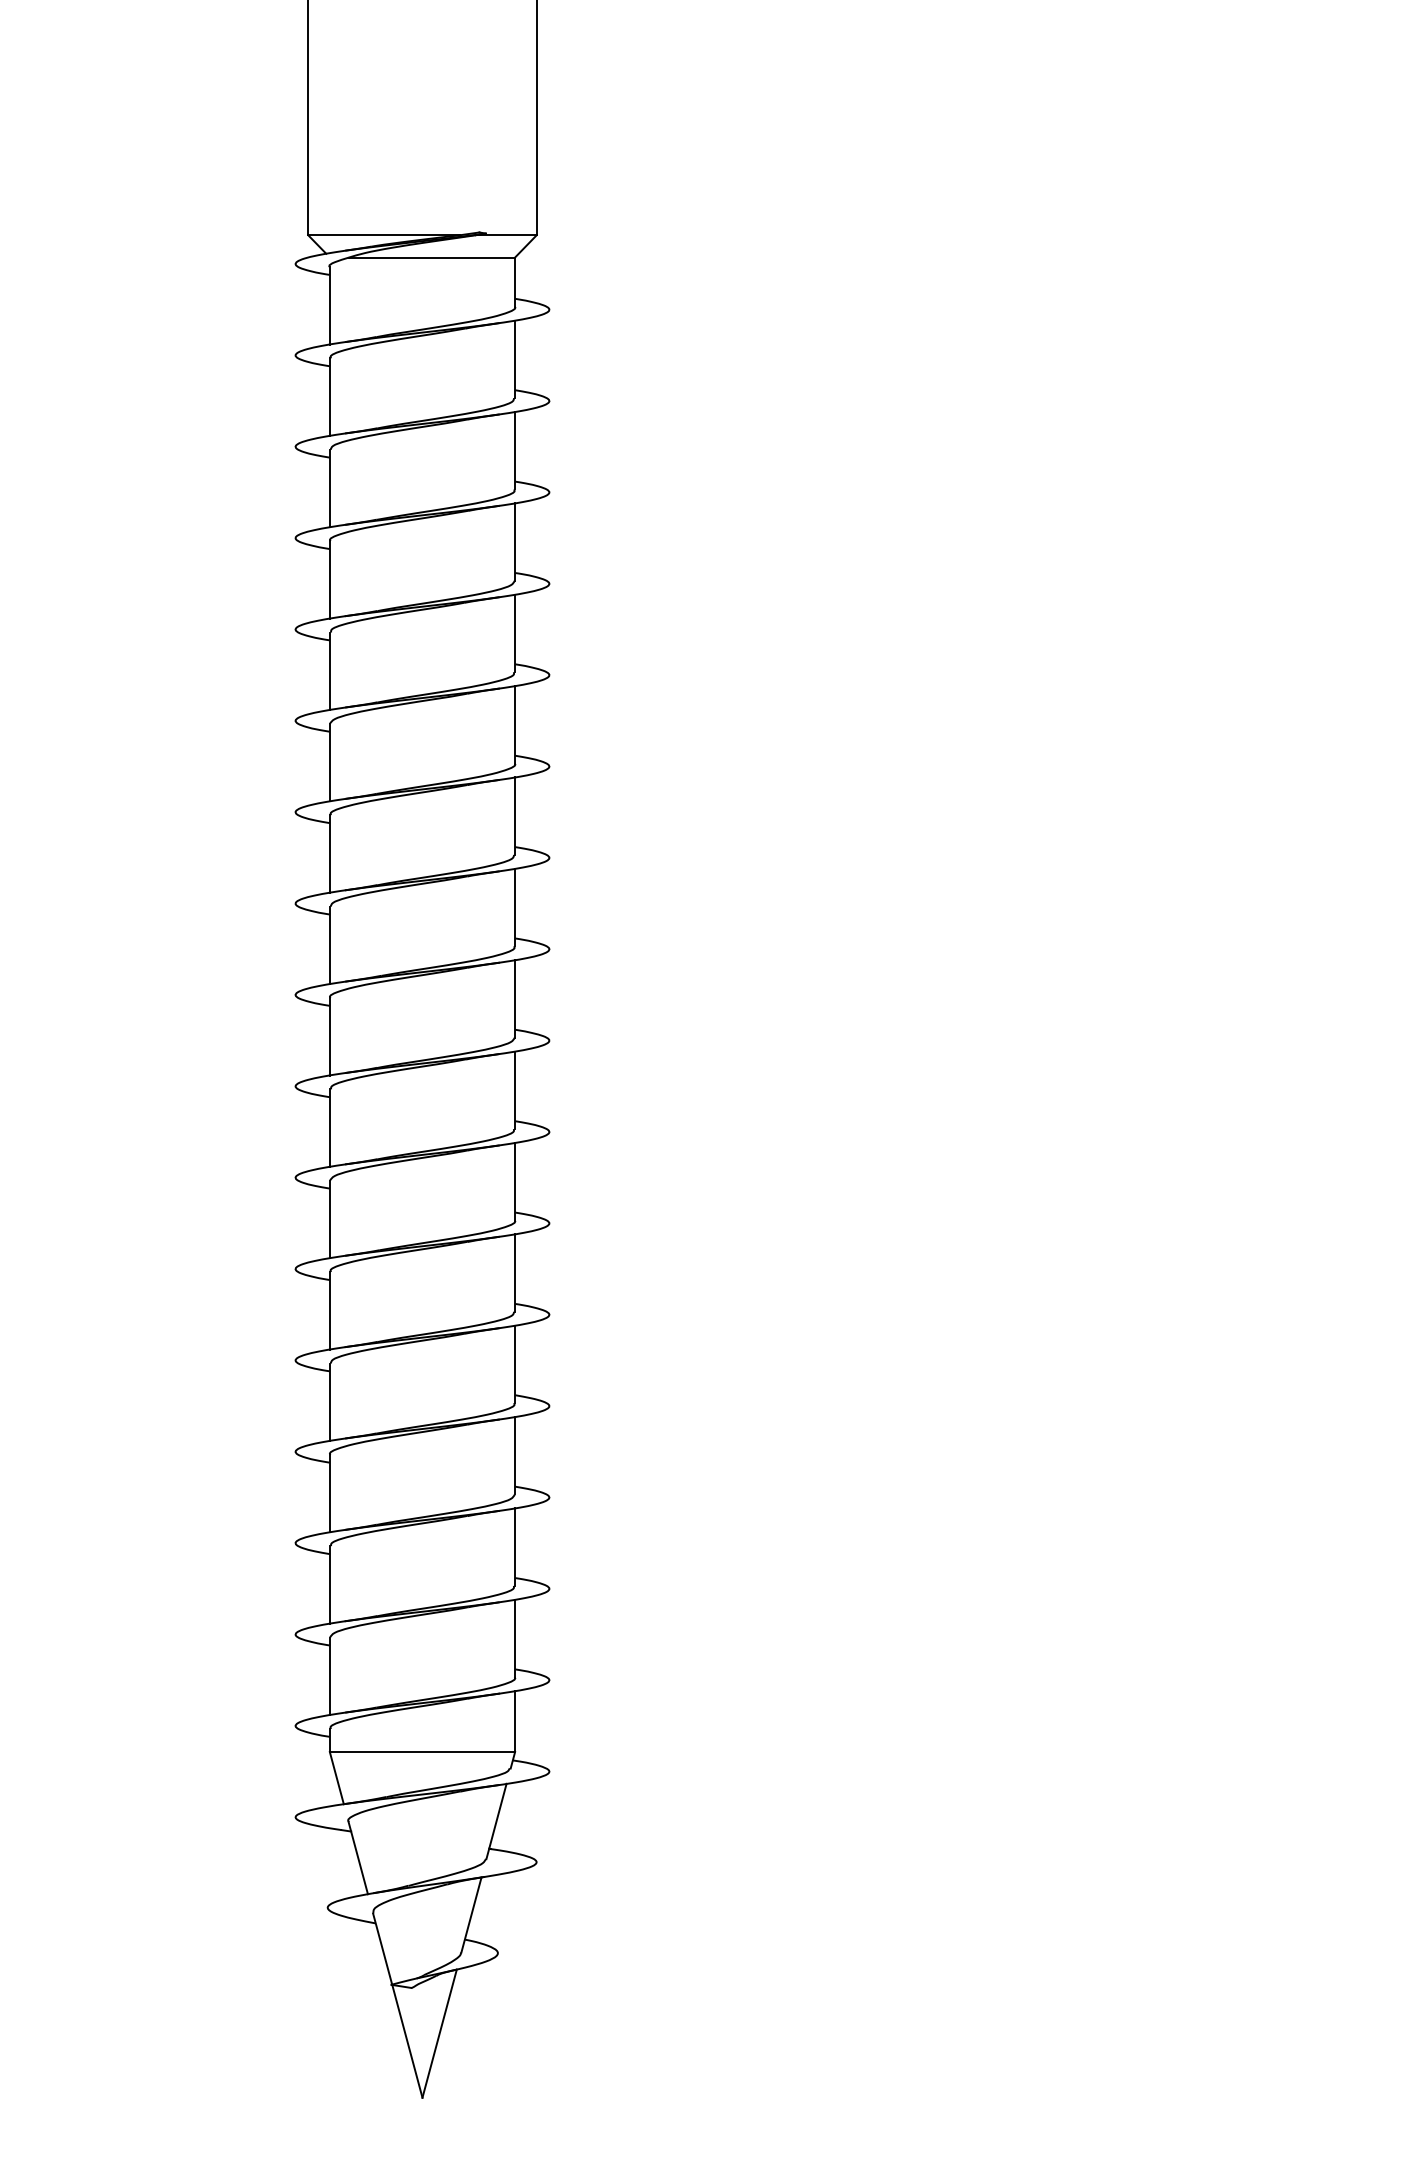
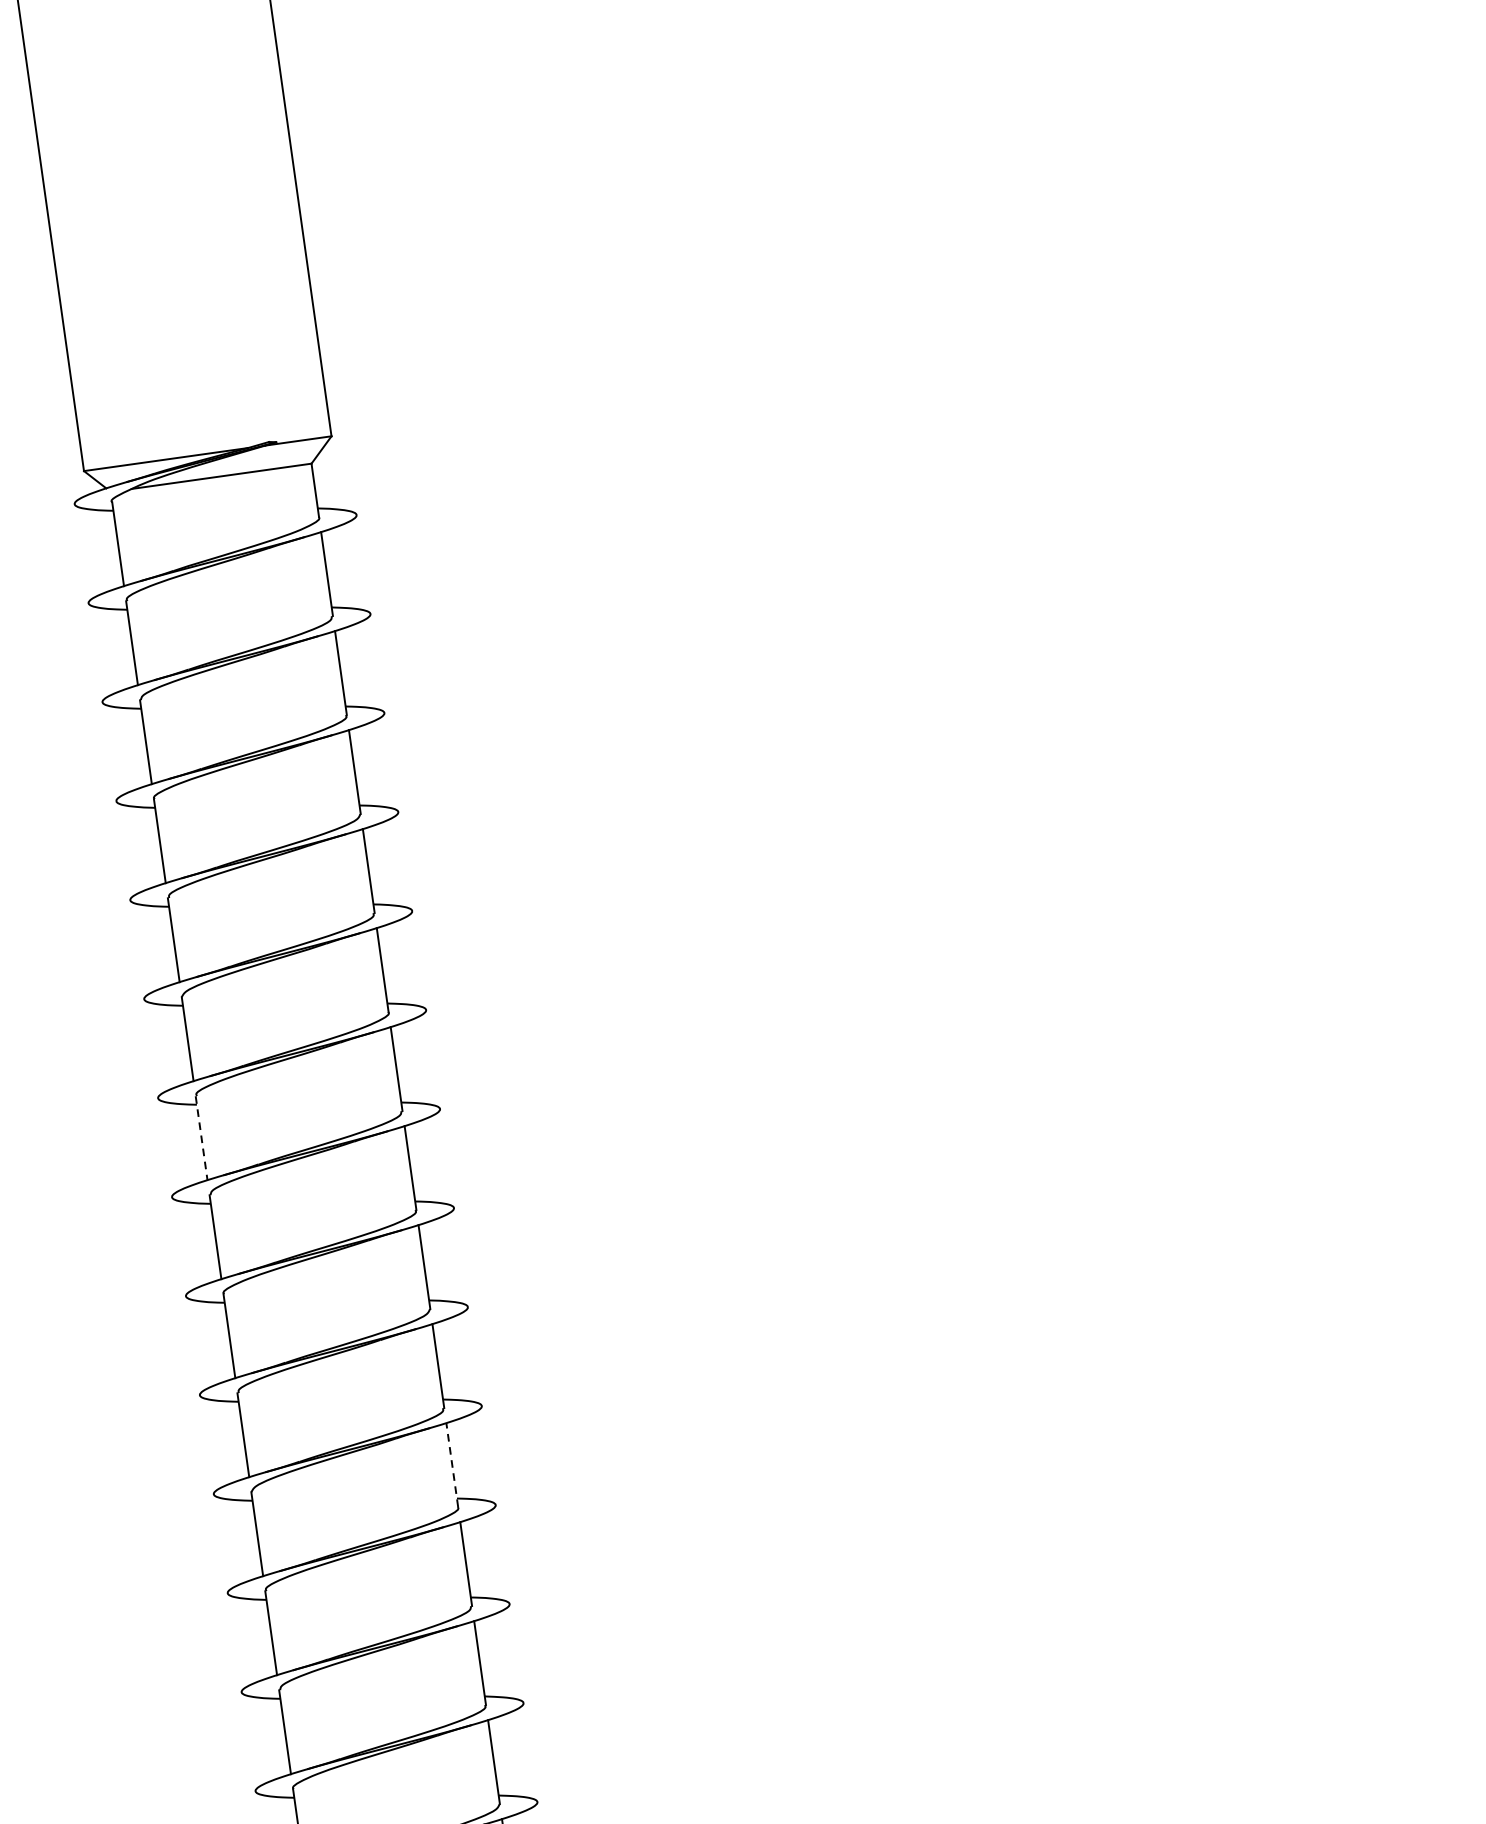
line: (329, 853) -> (201, 1137), solid -> dashed
line: (515, 1181) -> (452, 1464), solid -> dashed

